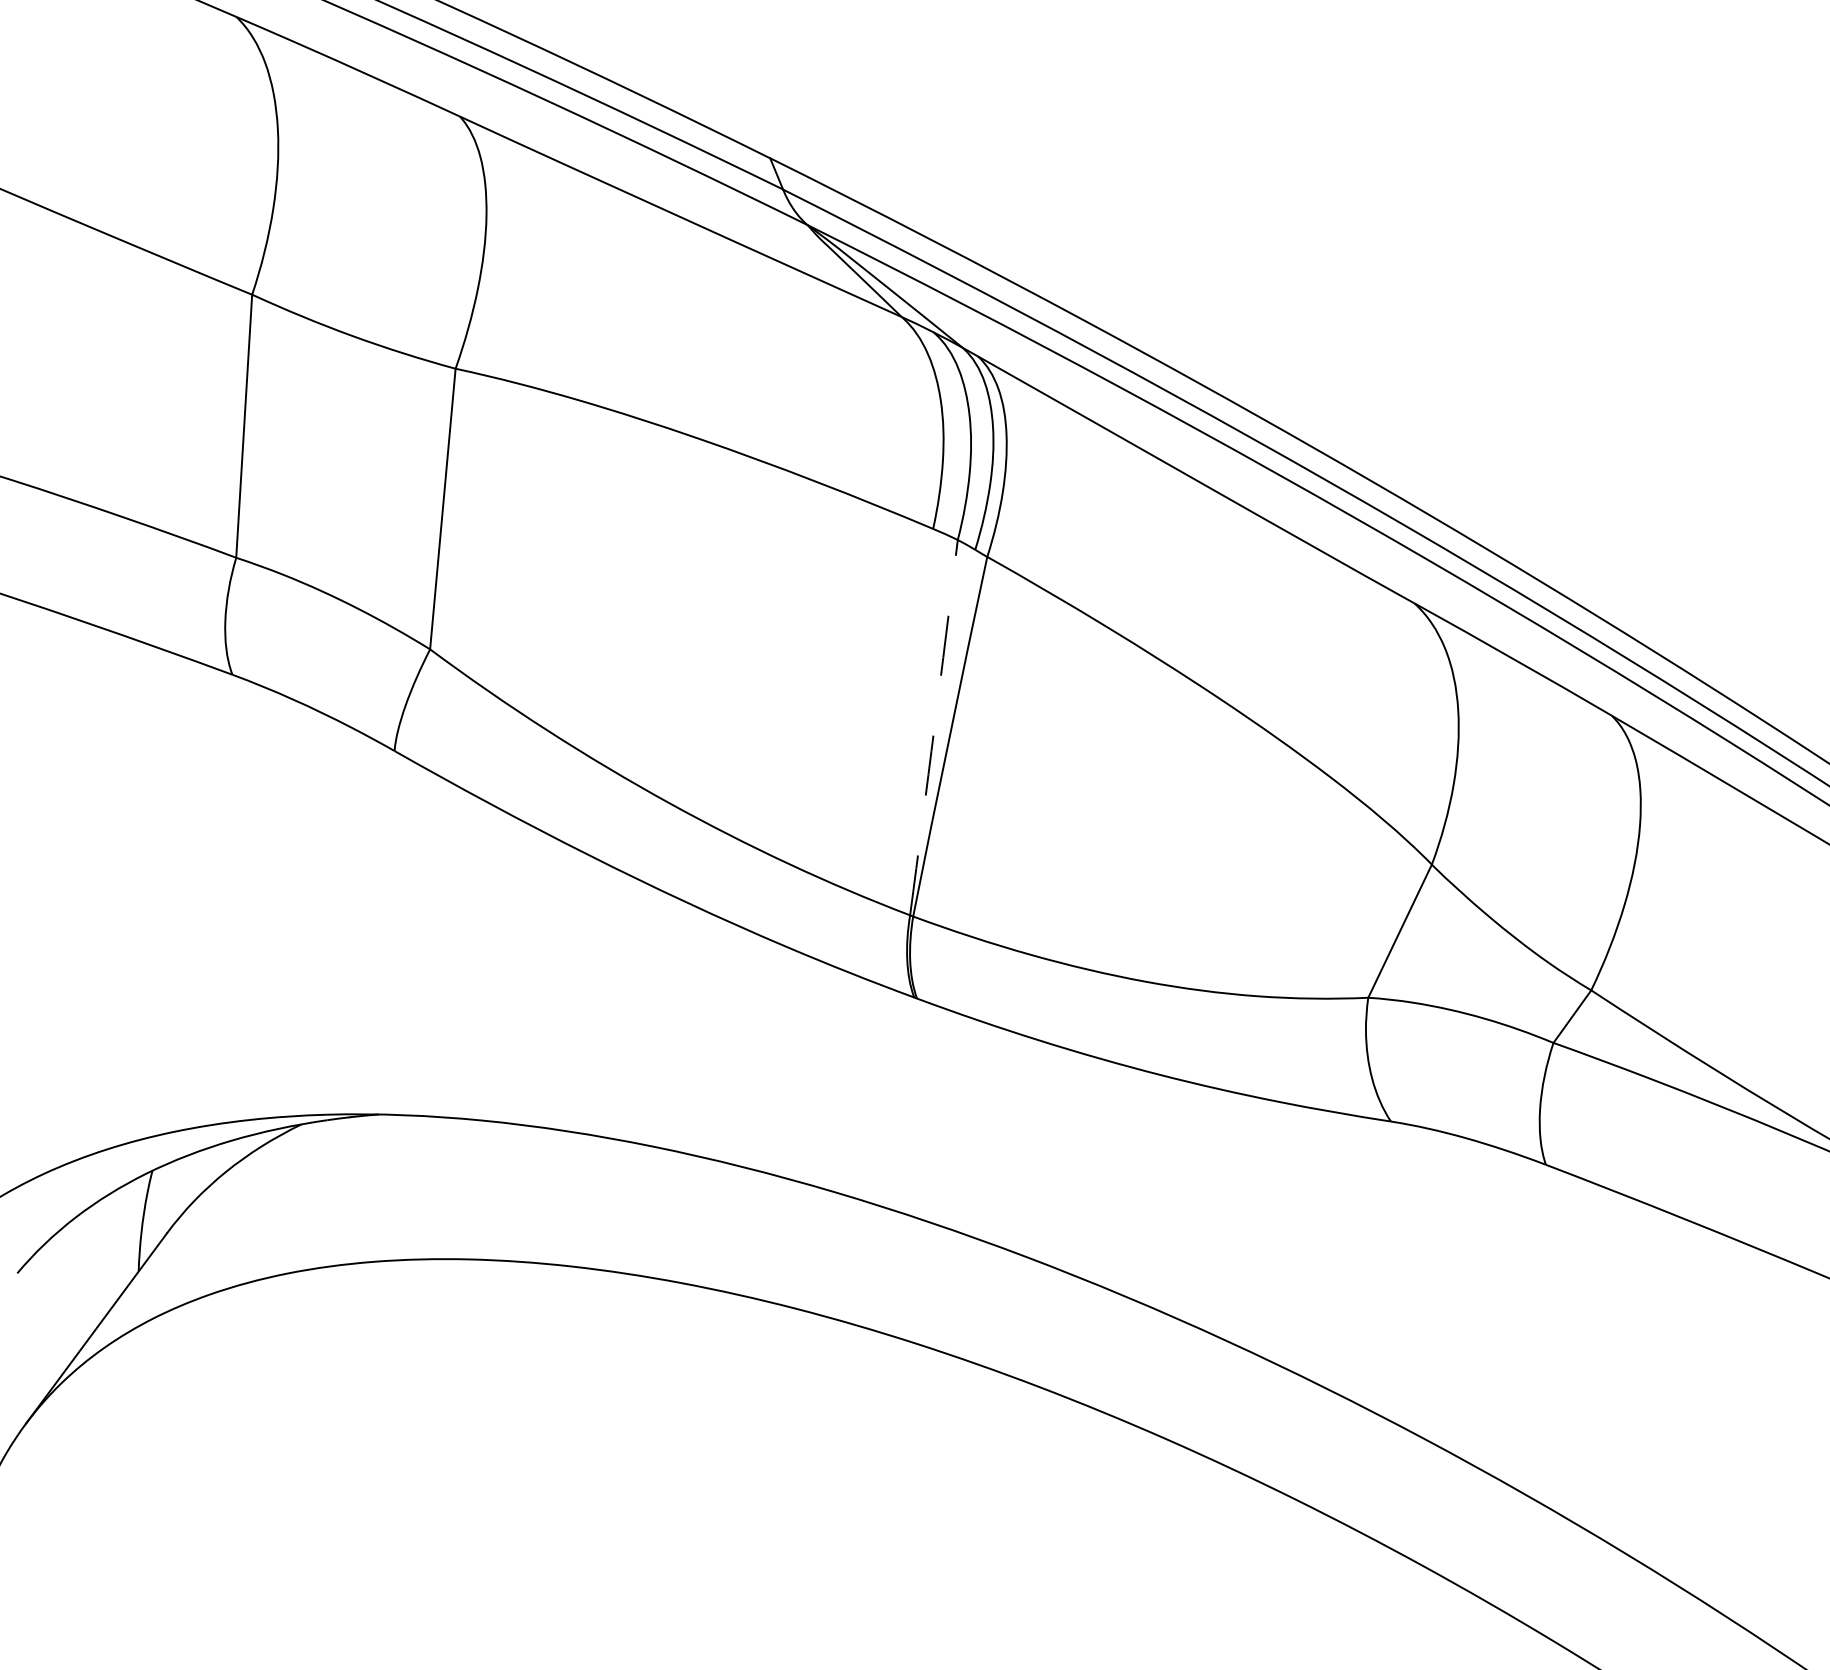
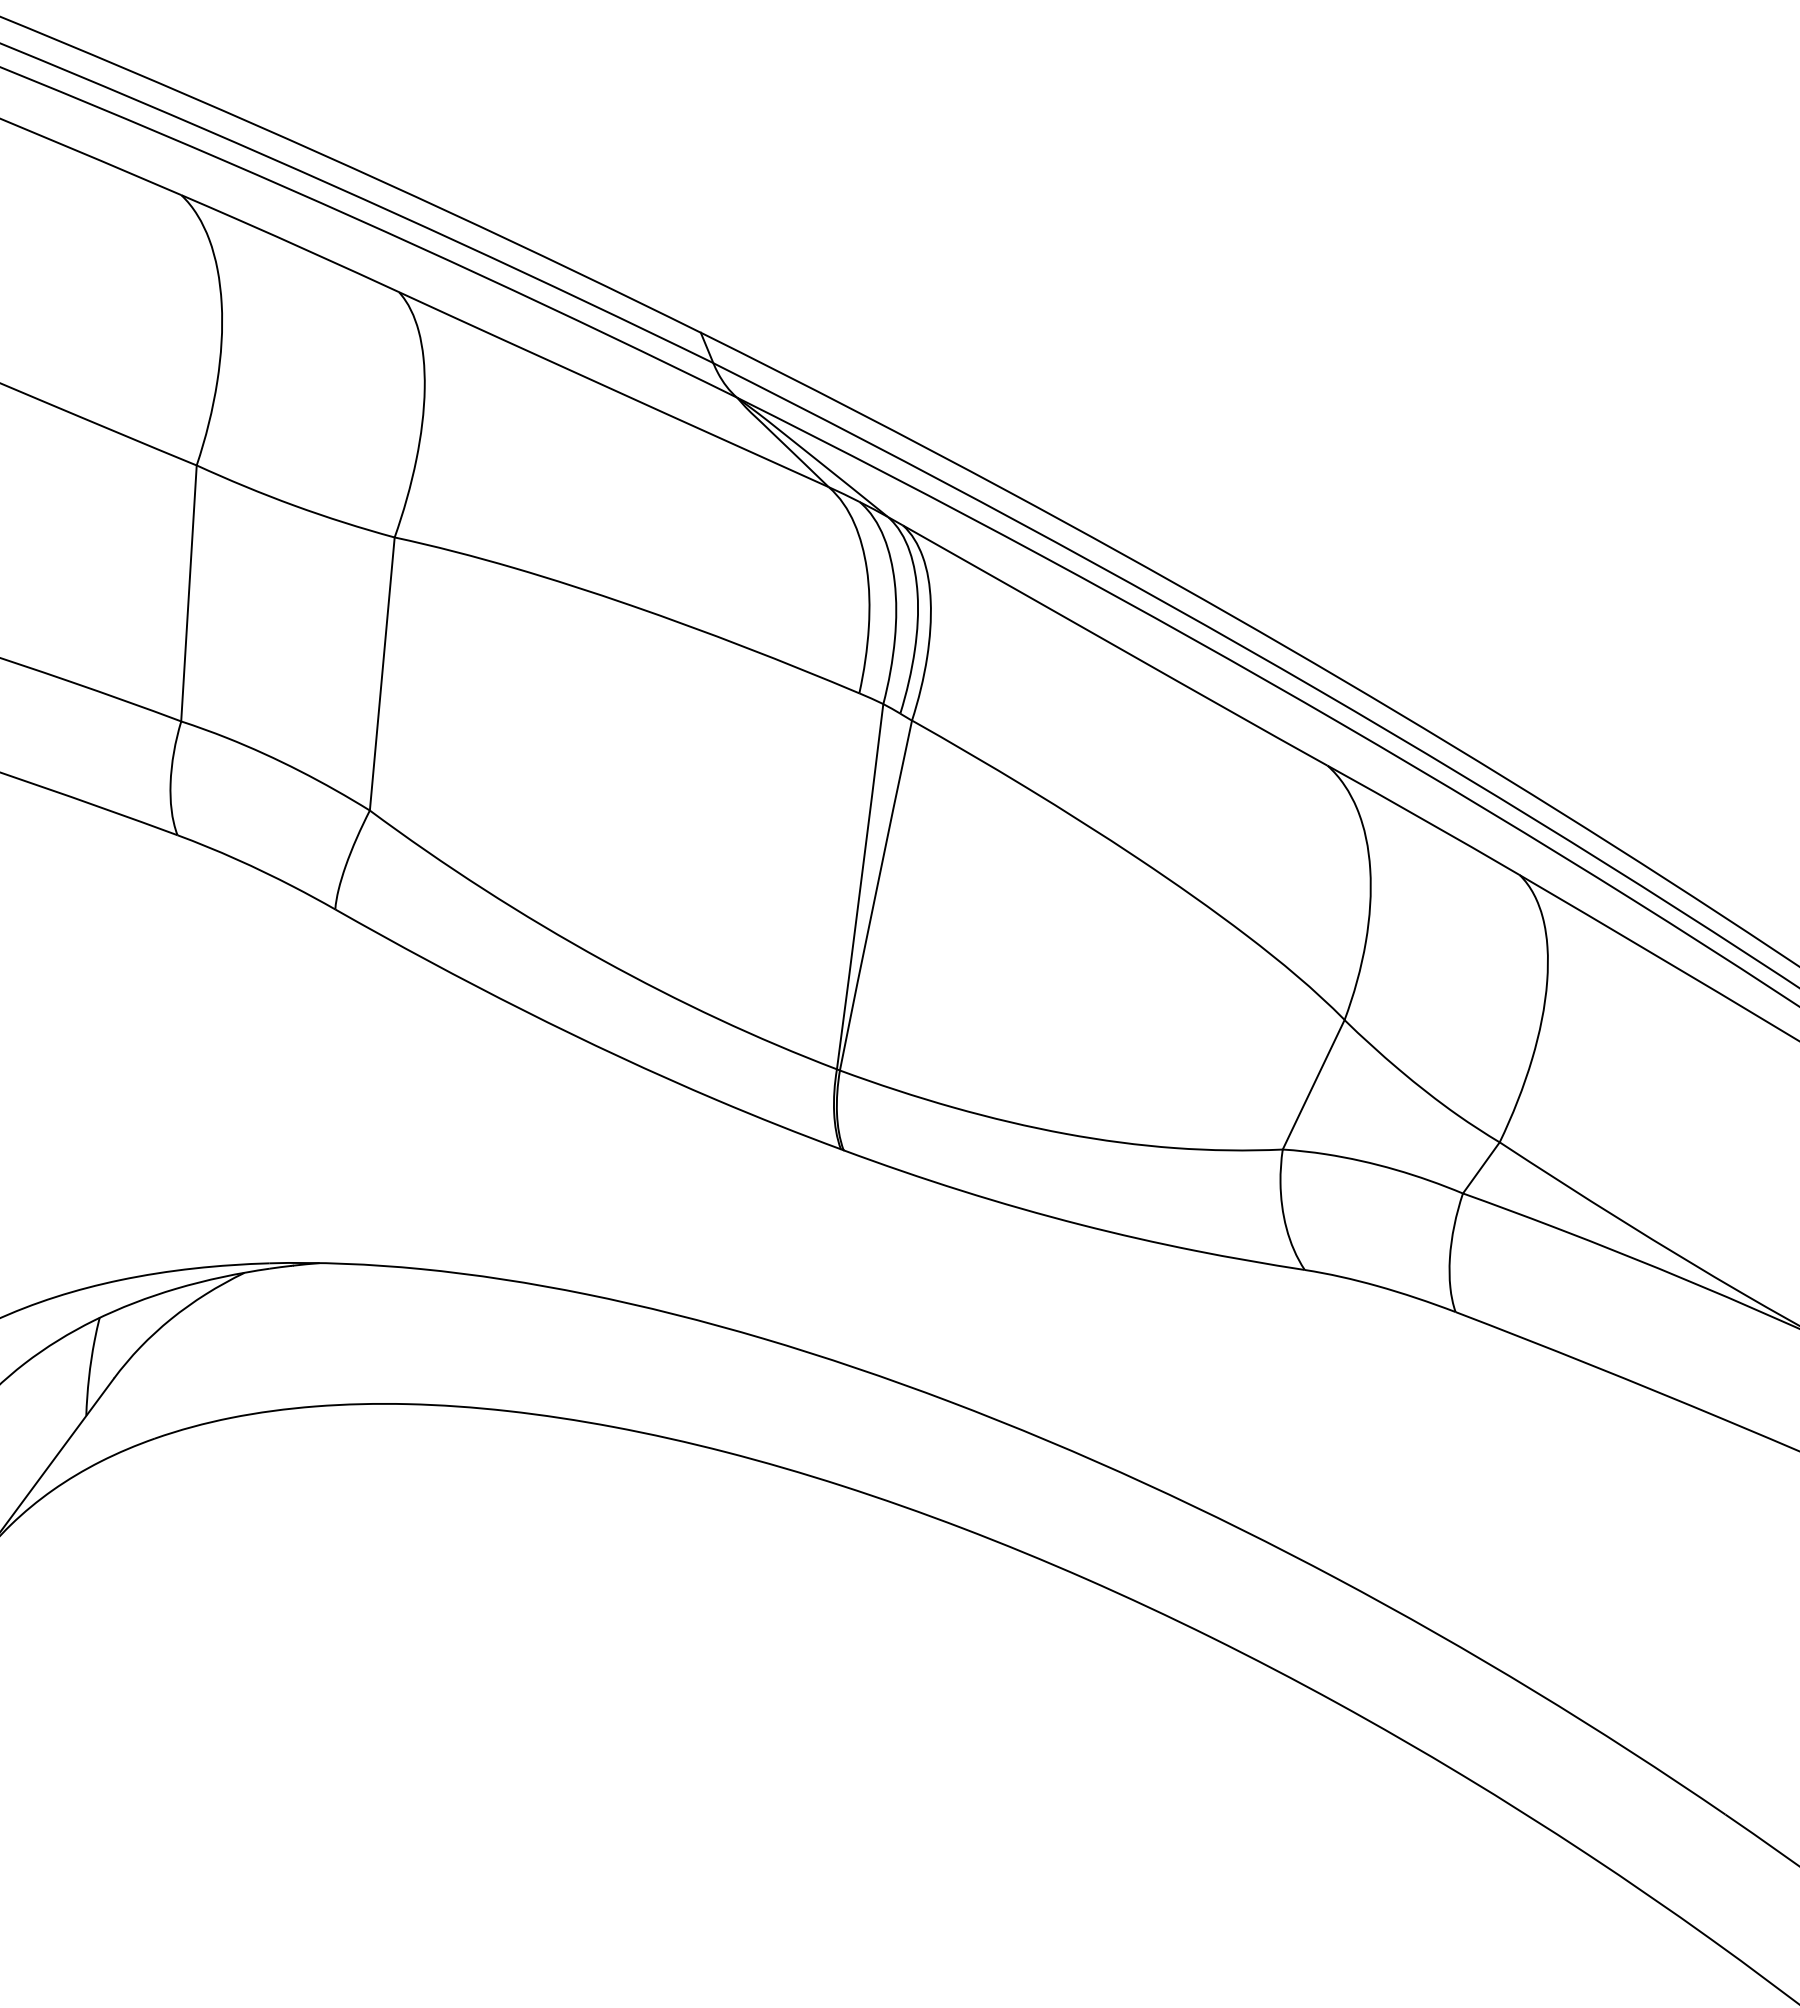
arc: (934, 727) -> (860, 886), dashed -> solid

